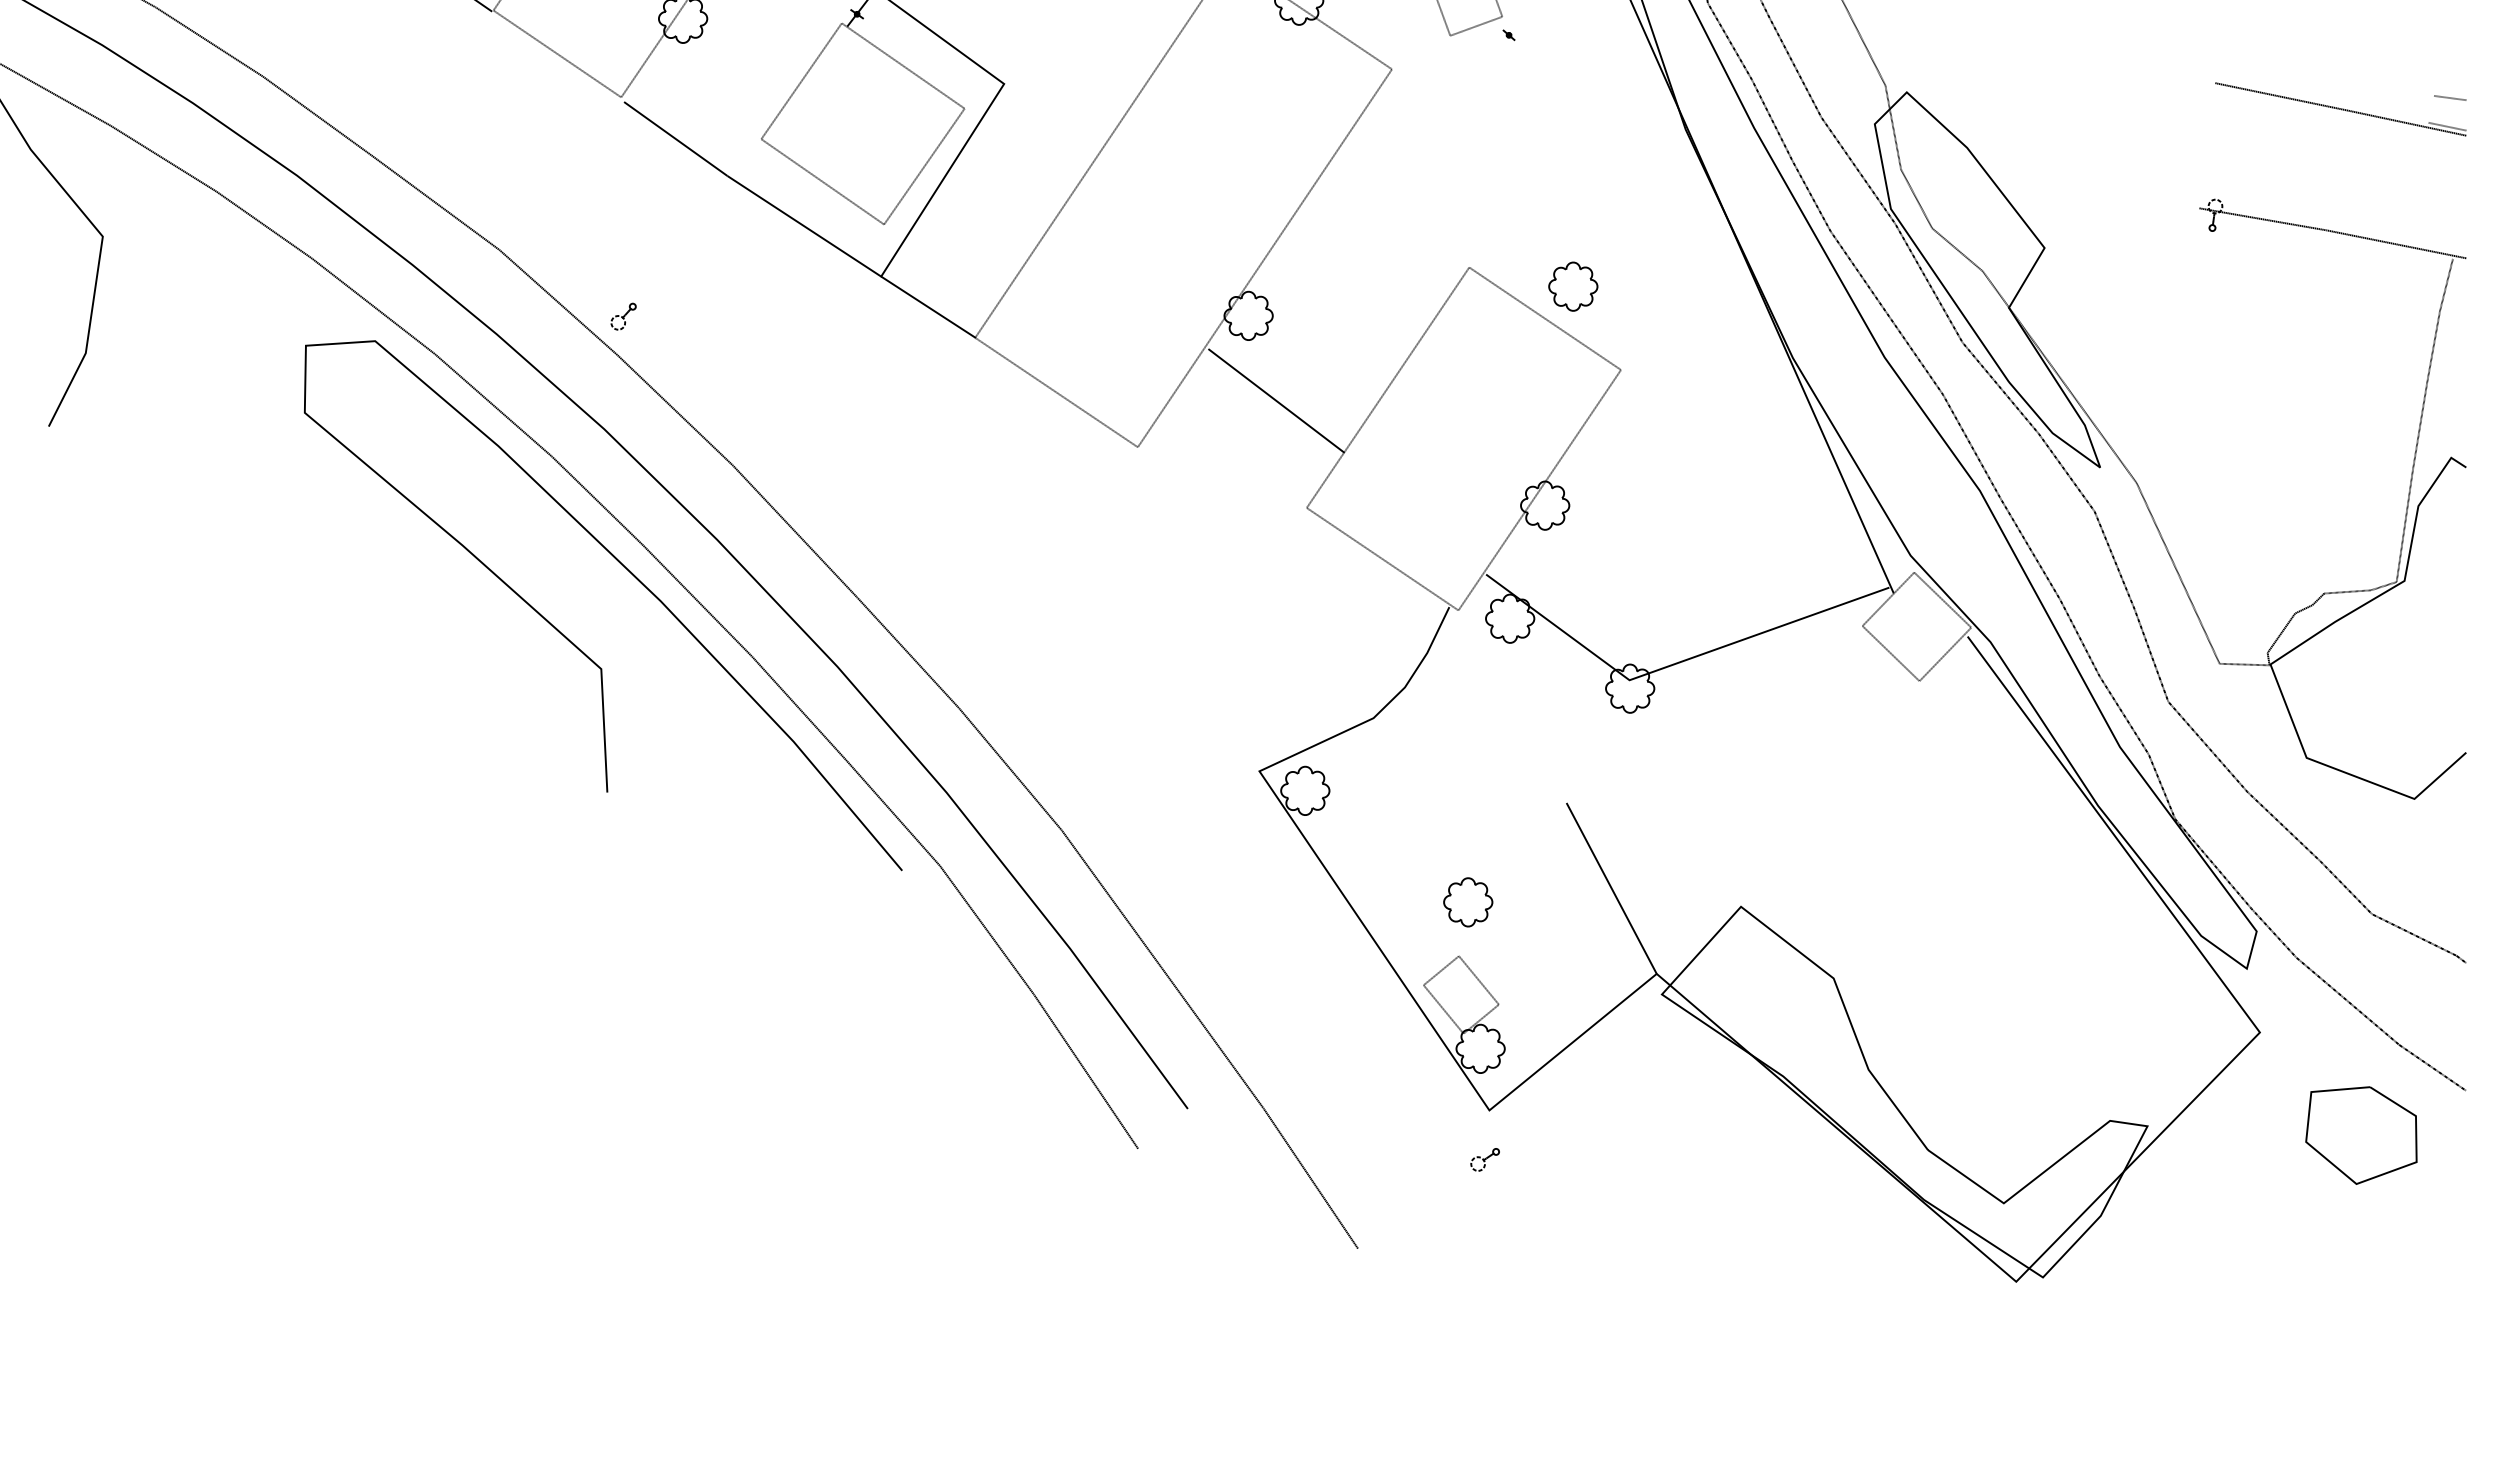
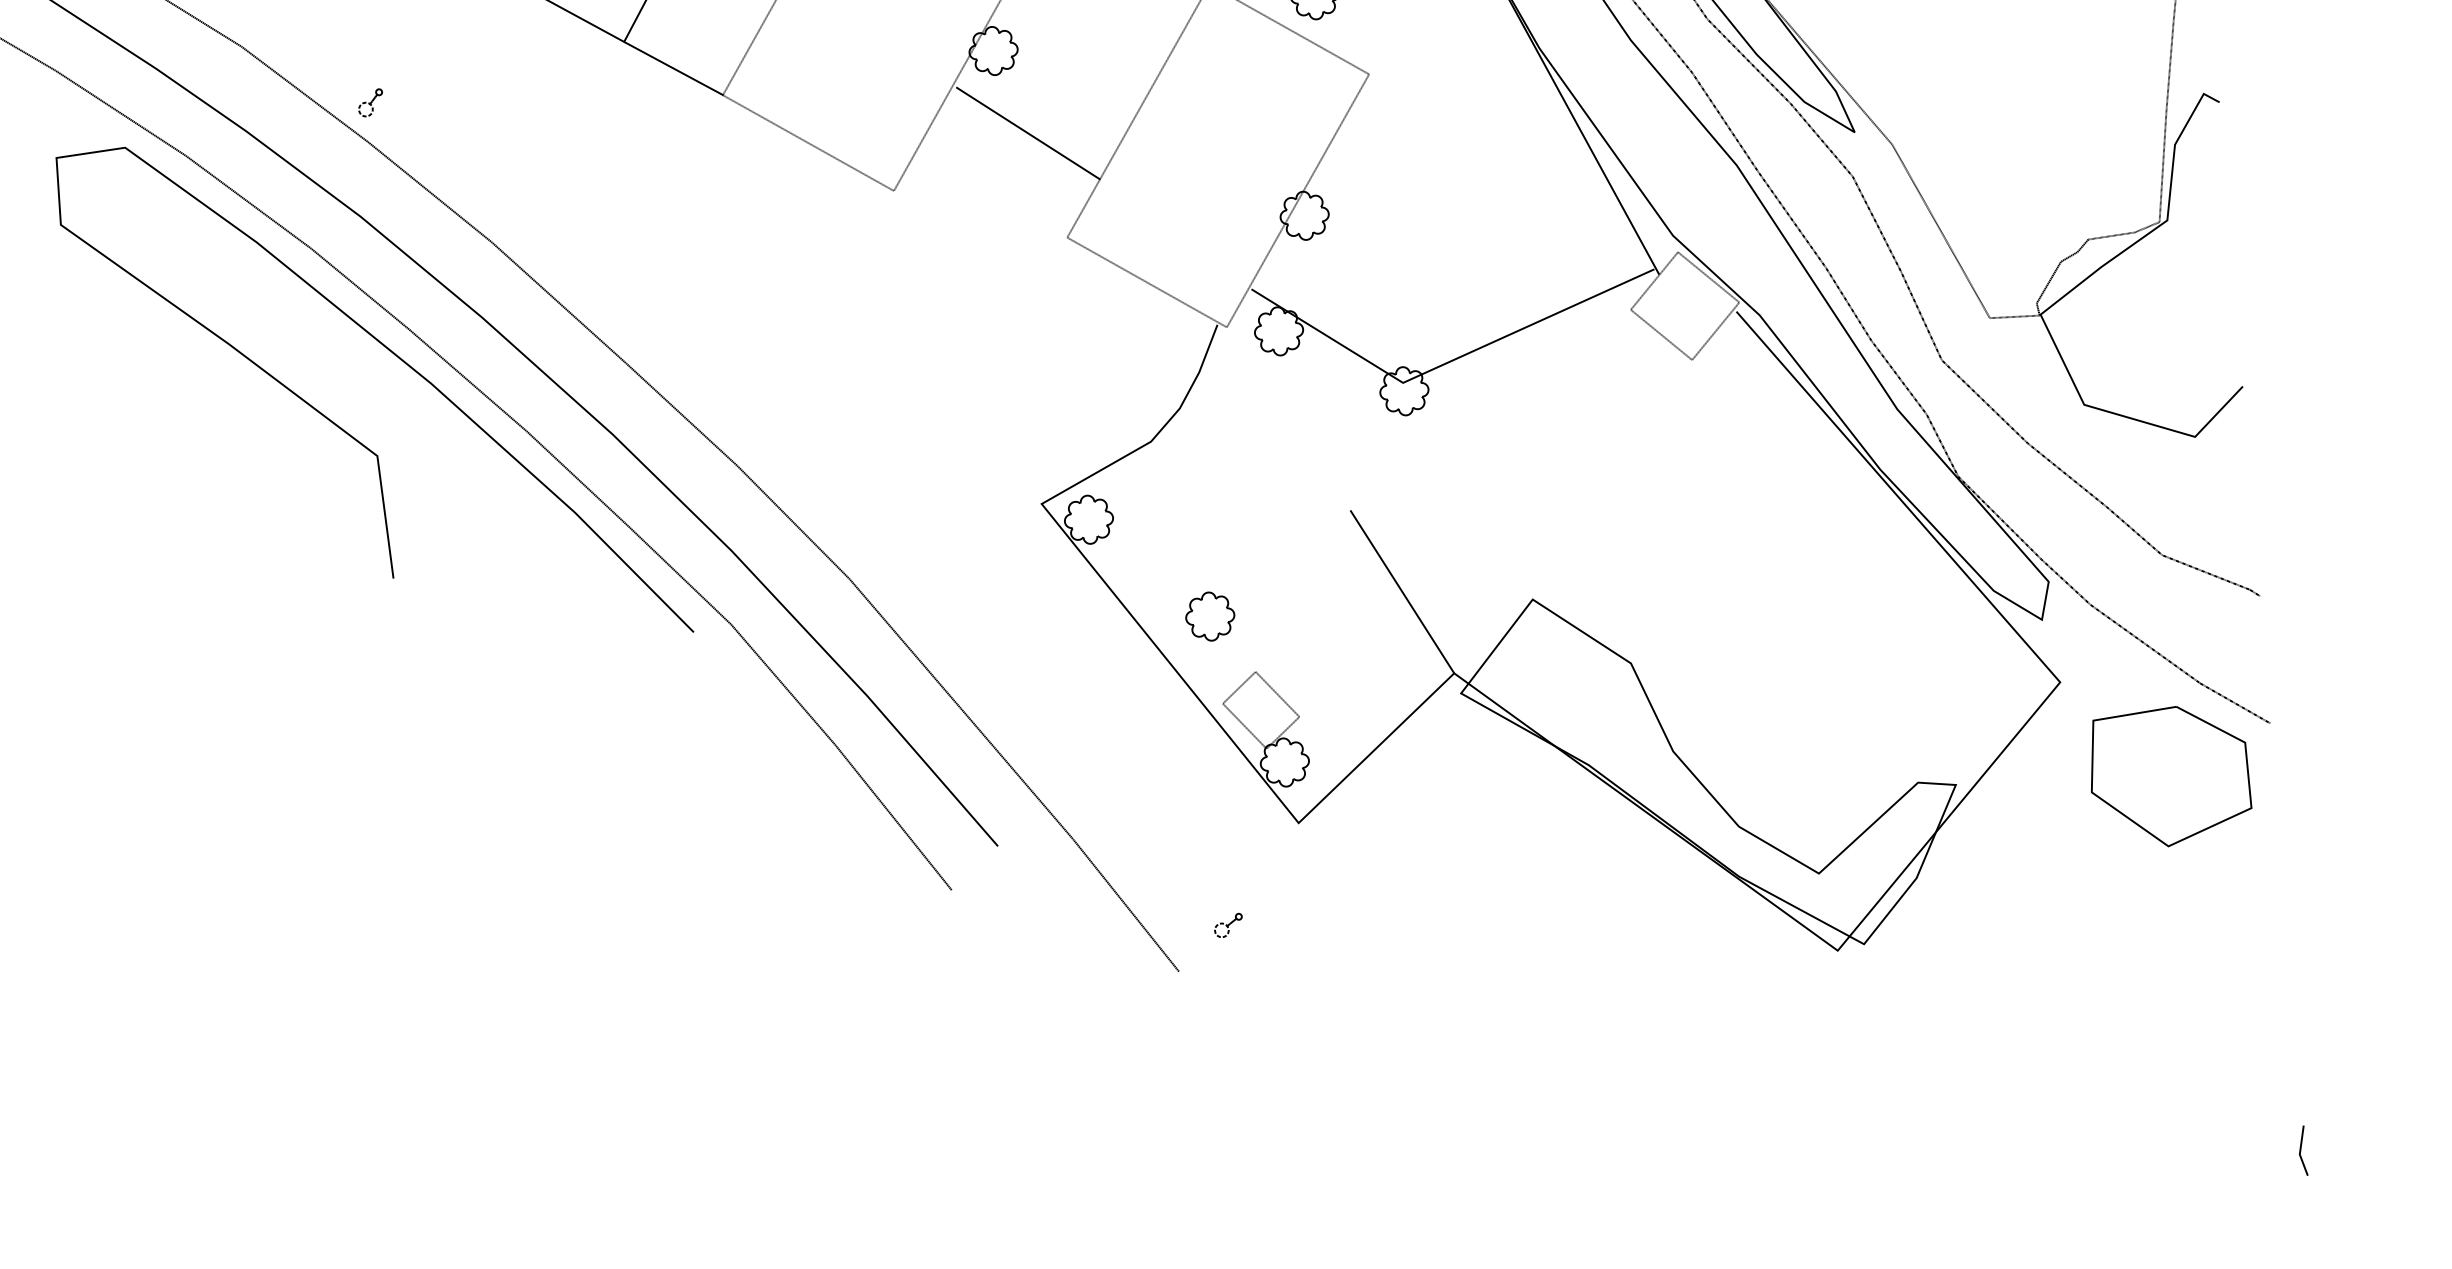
part: (1468, 902) -> (1210, 616), moved
part: (2361, 1135) -> (2169, 776), size x1.43
part: (1484, 1159) -> (1227, 925), moved

